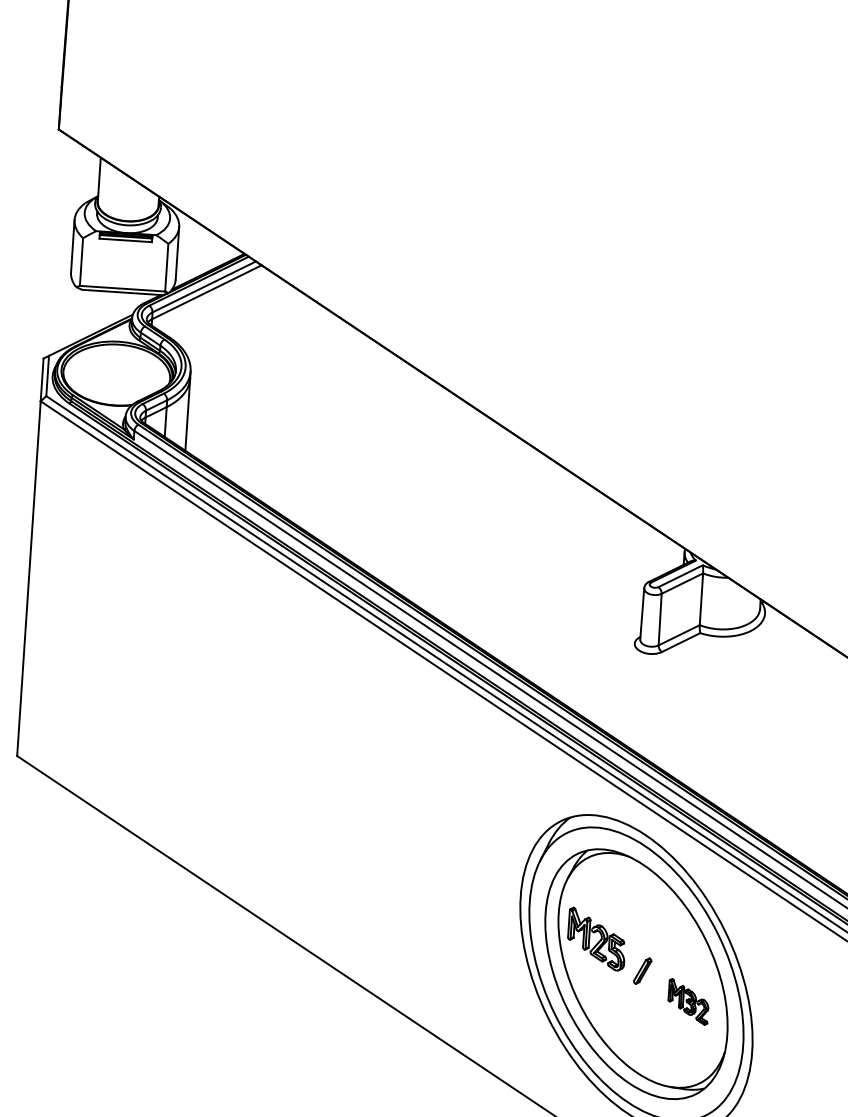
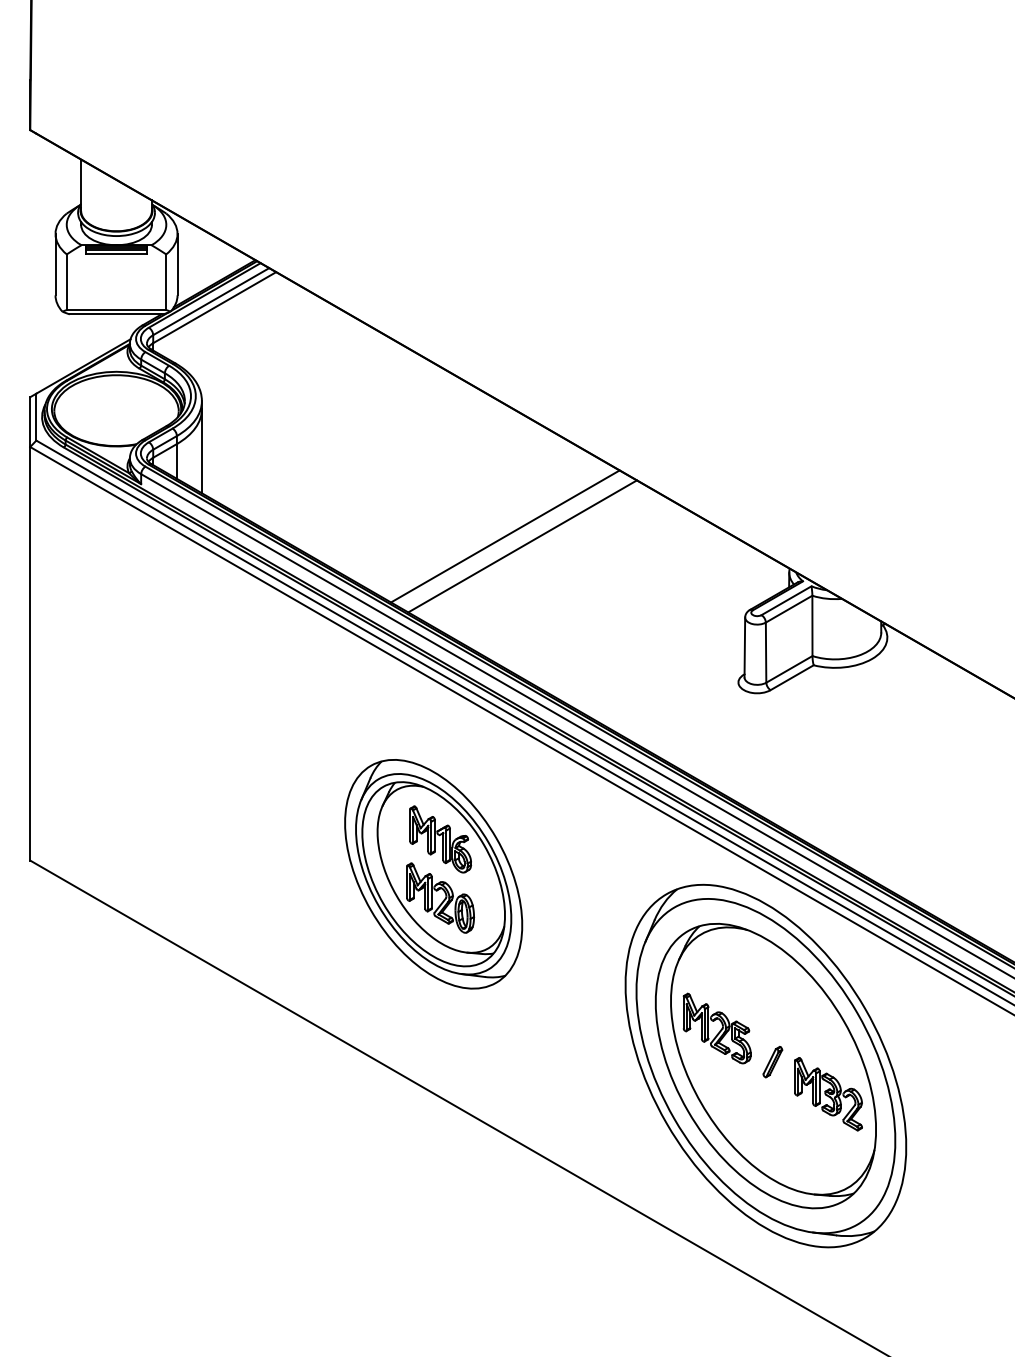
line: (443, 505) -> (505, 536), added
line: (457, 514) -> (522, 546), added
part: (362, 790) -> (433, 874), added
part: (688, 1002) -> (828, 1094), size x1.43

